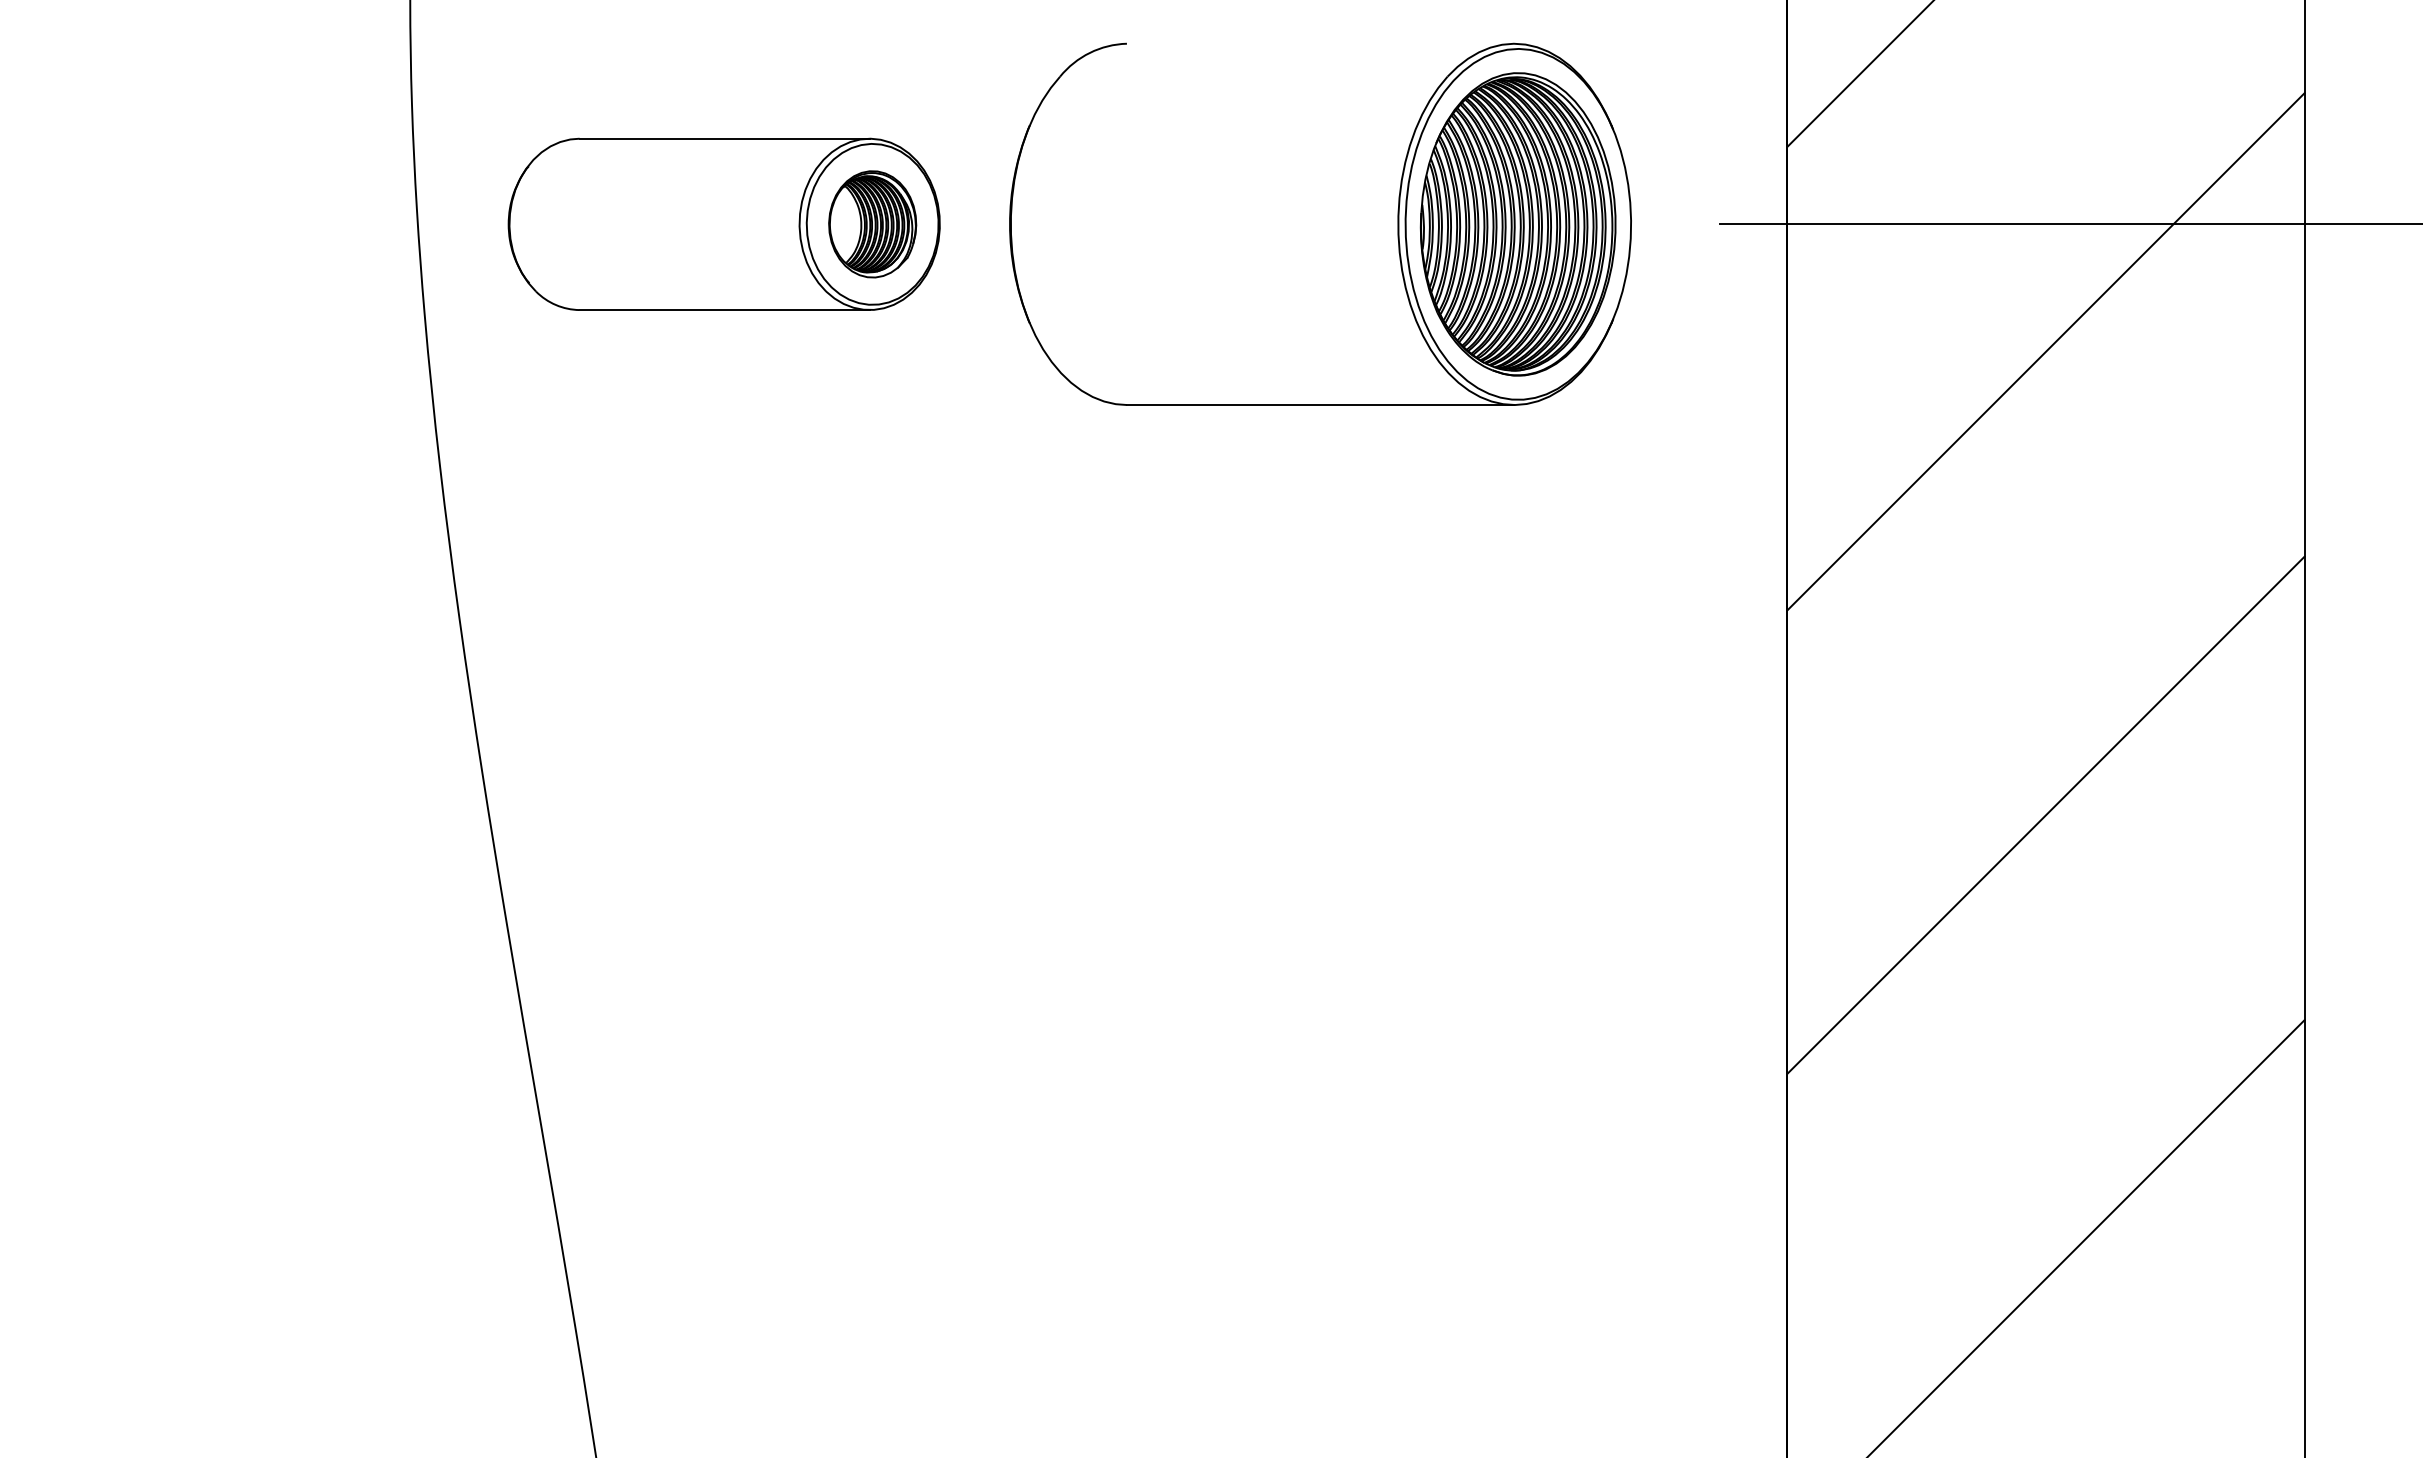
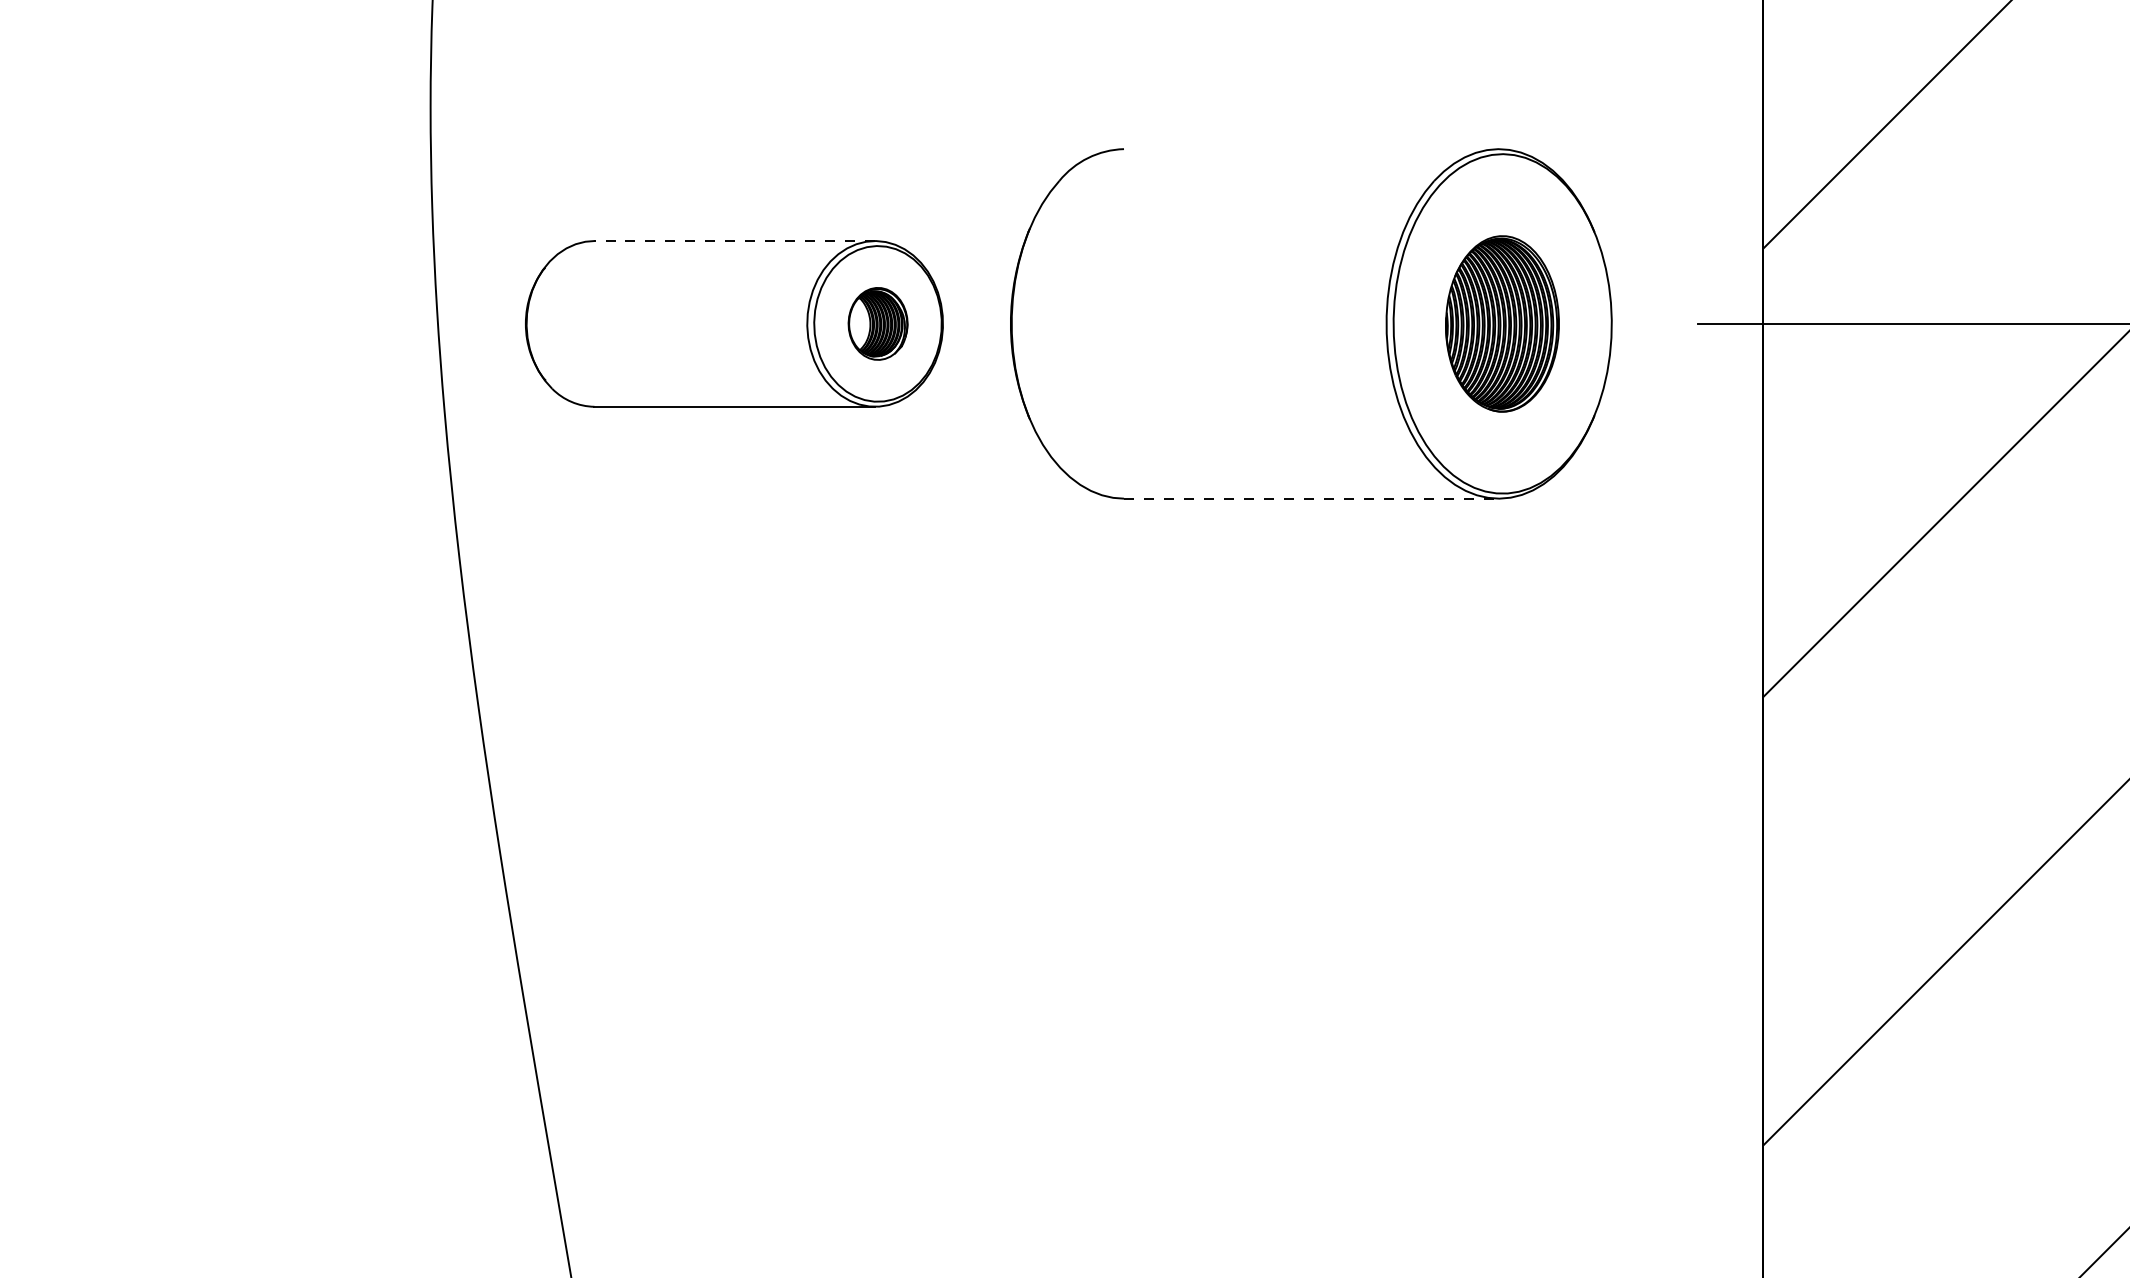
line: (724, 138) -> (734, 240), solid -> dashed
part: (872, 224) -> (877, 324), size x0.7
part: (1517, 224) -> (1501, 324), size x0.6
line: (1320, 405) -> (1311, 499), solid -> dashed

